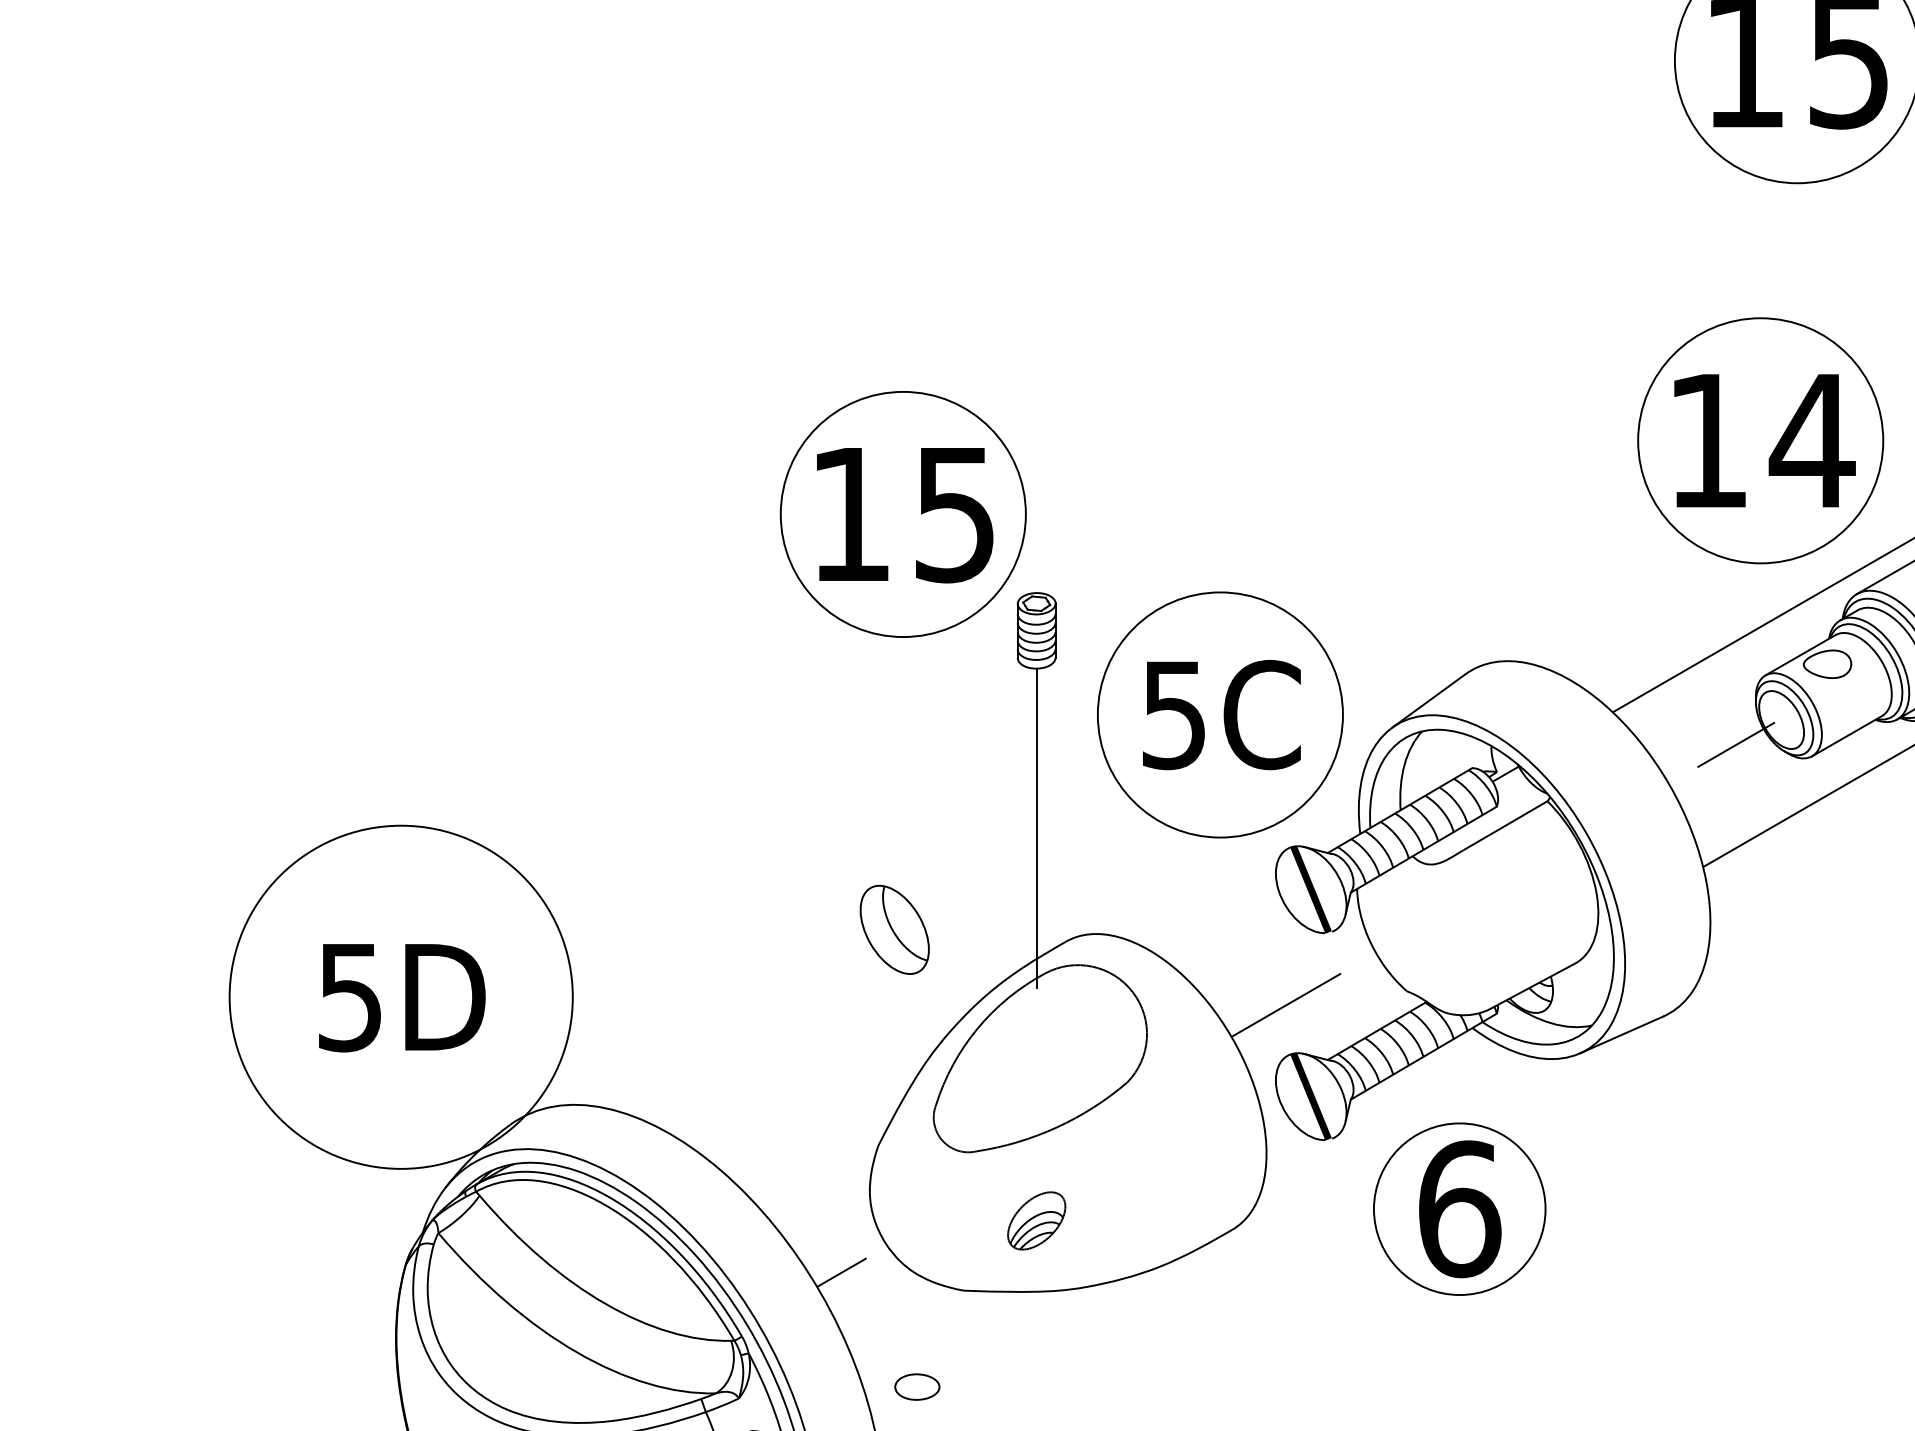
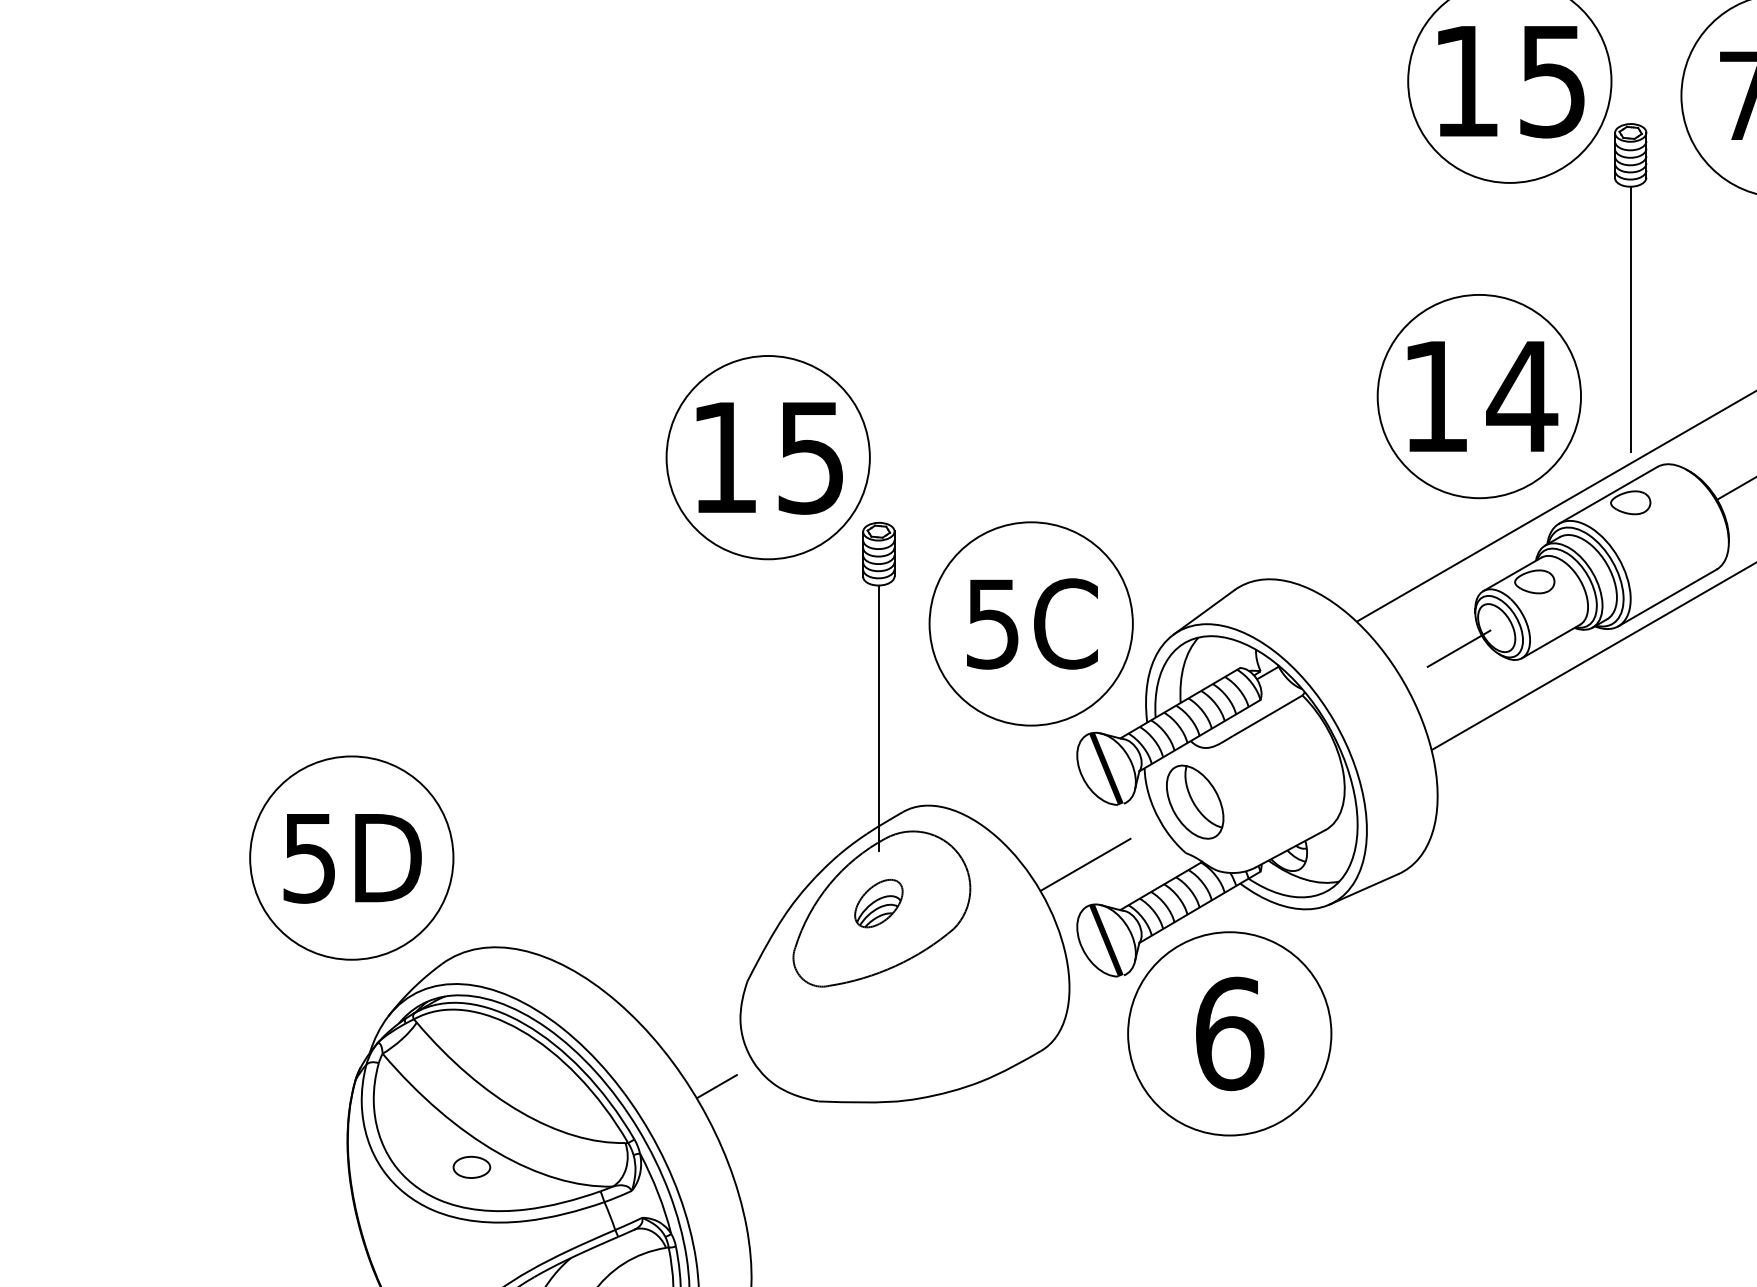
part: (895, 929) -> (1195, 801), moved
circle: (400, 996) -> (351, 857), size x0.71
circle: (1459, 1208) -> (1229, 1033), size x1.43
part: (1036, 1220) -> (878, 903), moved
part: (916, 1386) -> (471, 1166), moved

